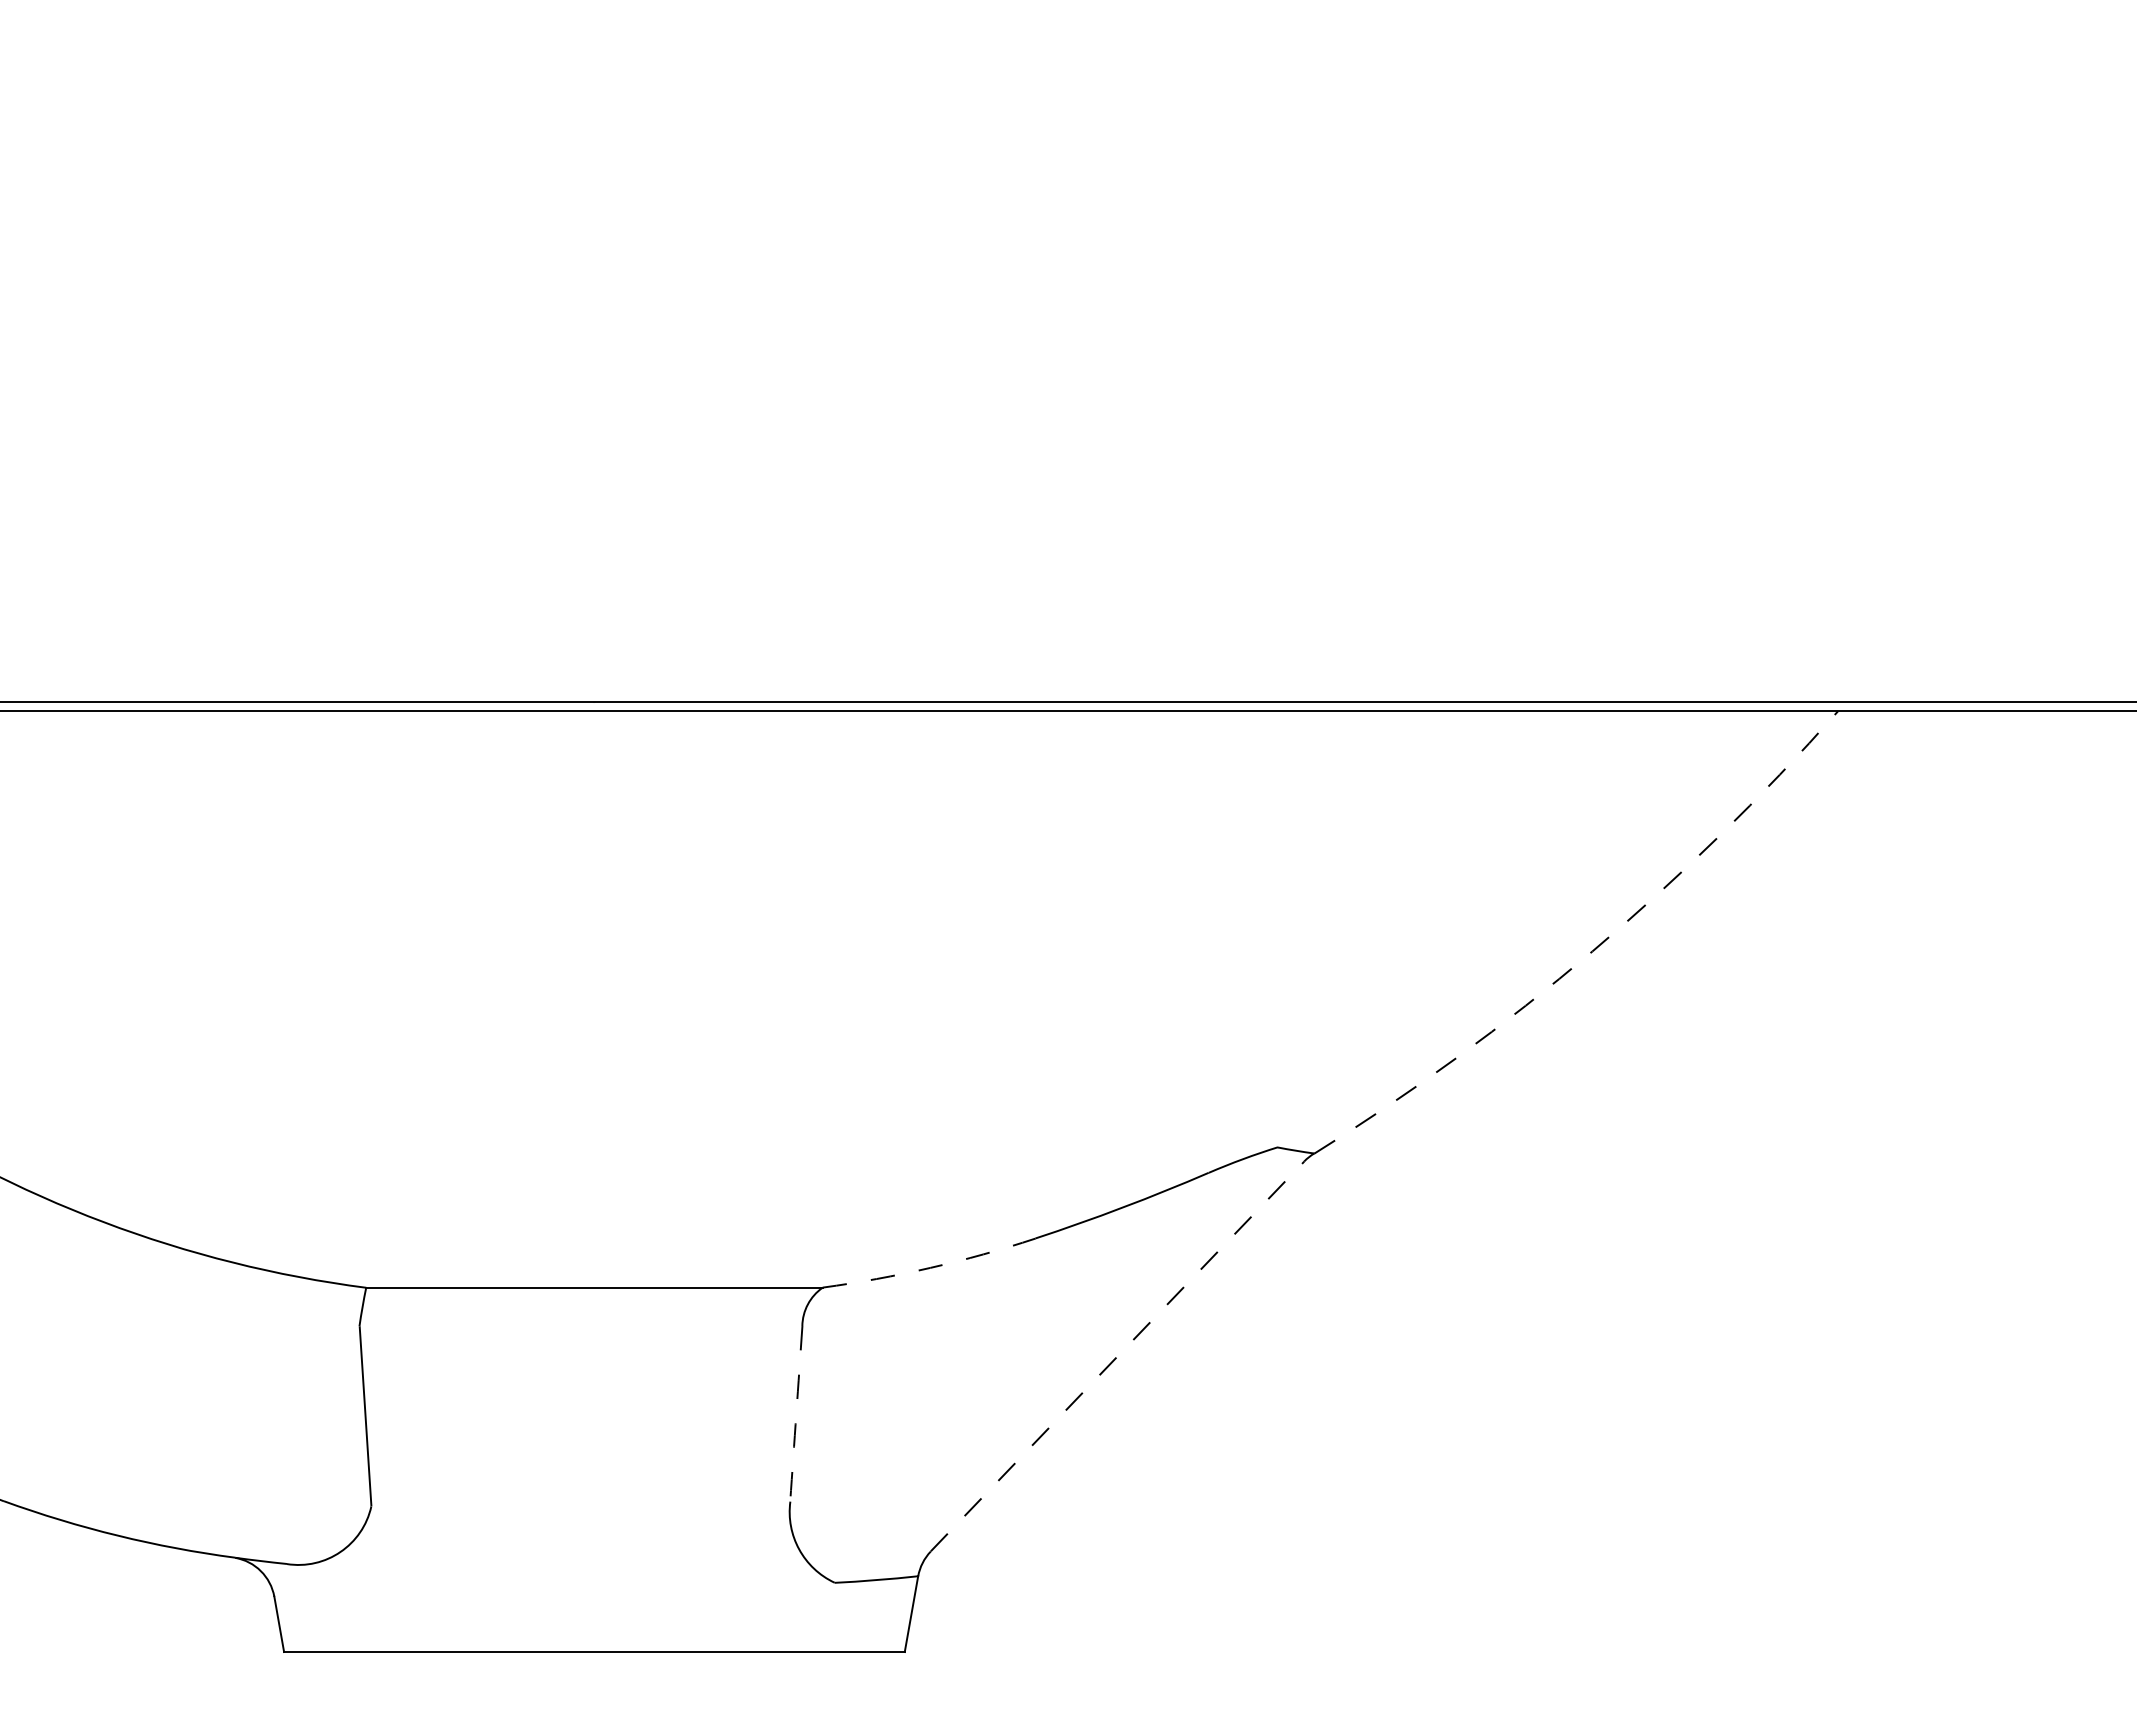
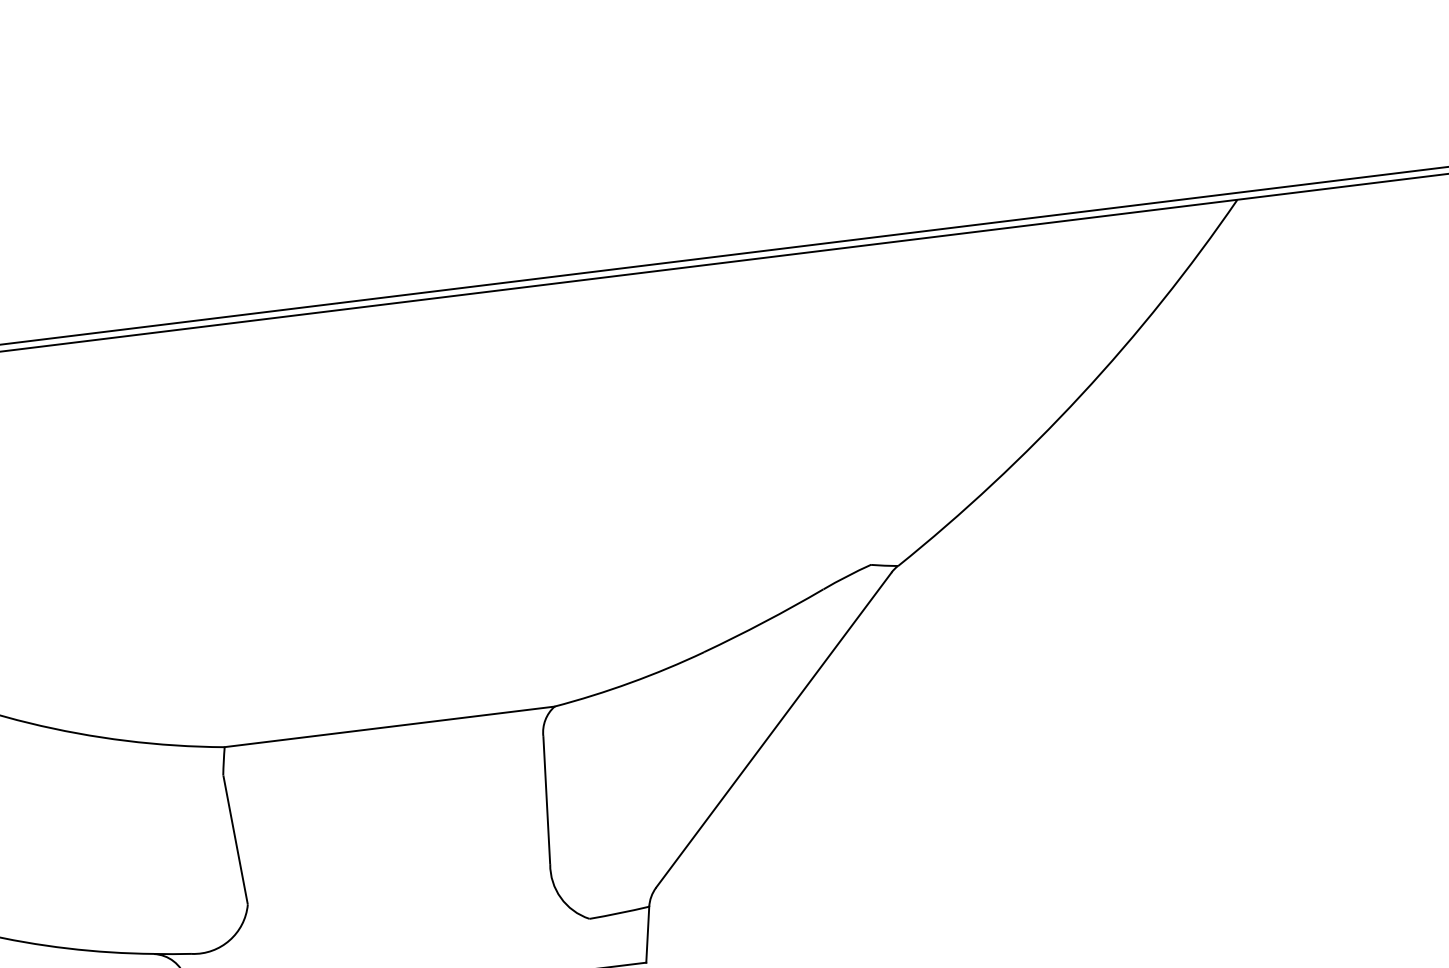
arc: (1592, 951) -> (1081, 395), dashed -> solid
arc: (930, 1267) -> (630, 682), dashed -> solid
line: (1117, 1356) -> (773, 730), dashed -> solid
arc: (796, 1413) -> (546, 799), dashed -> solid

